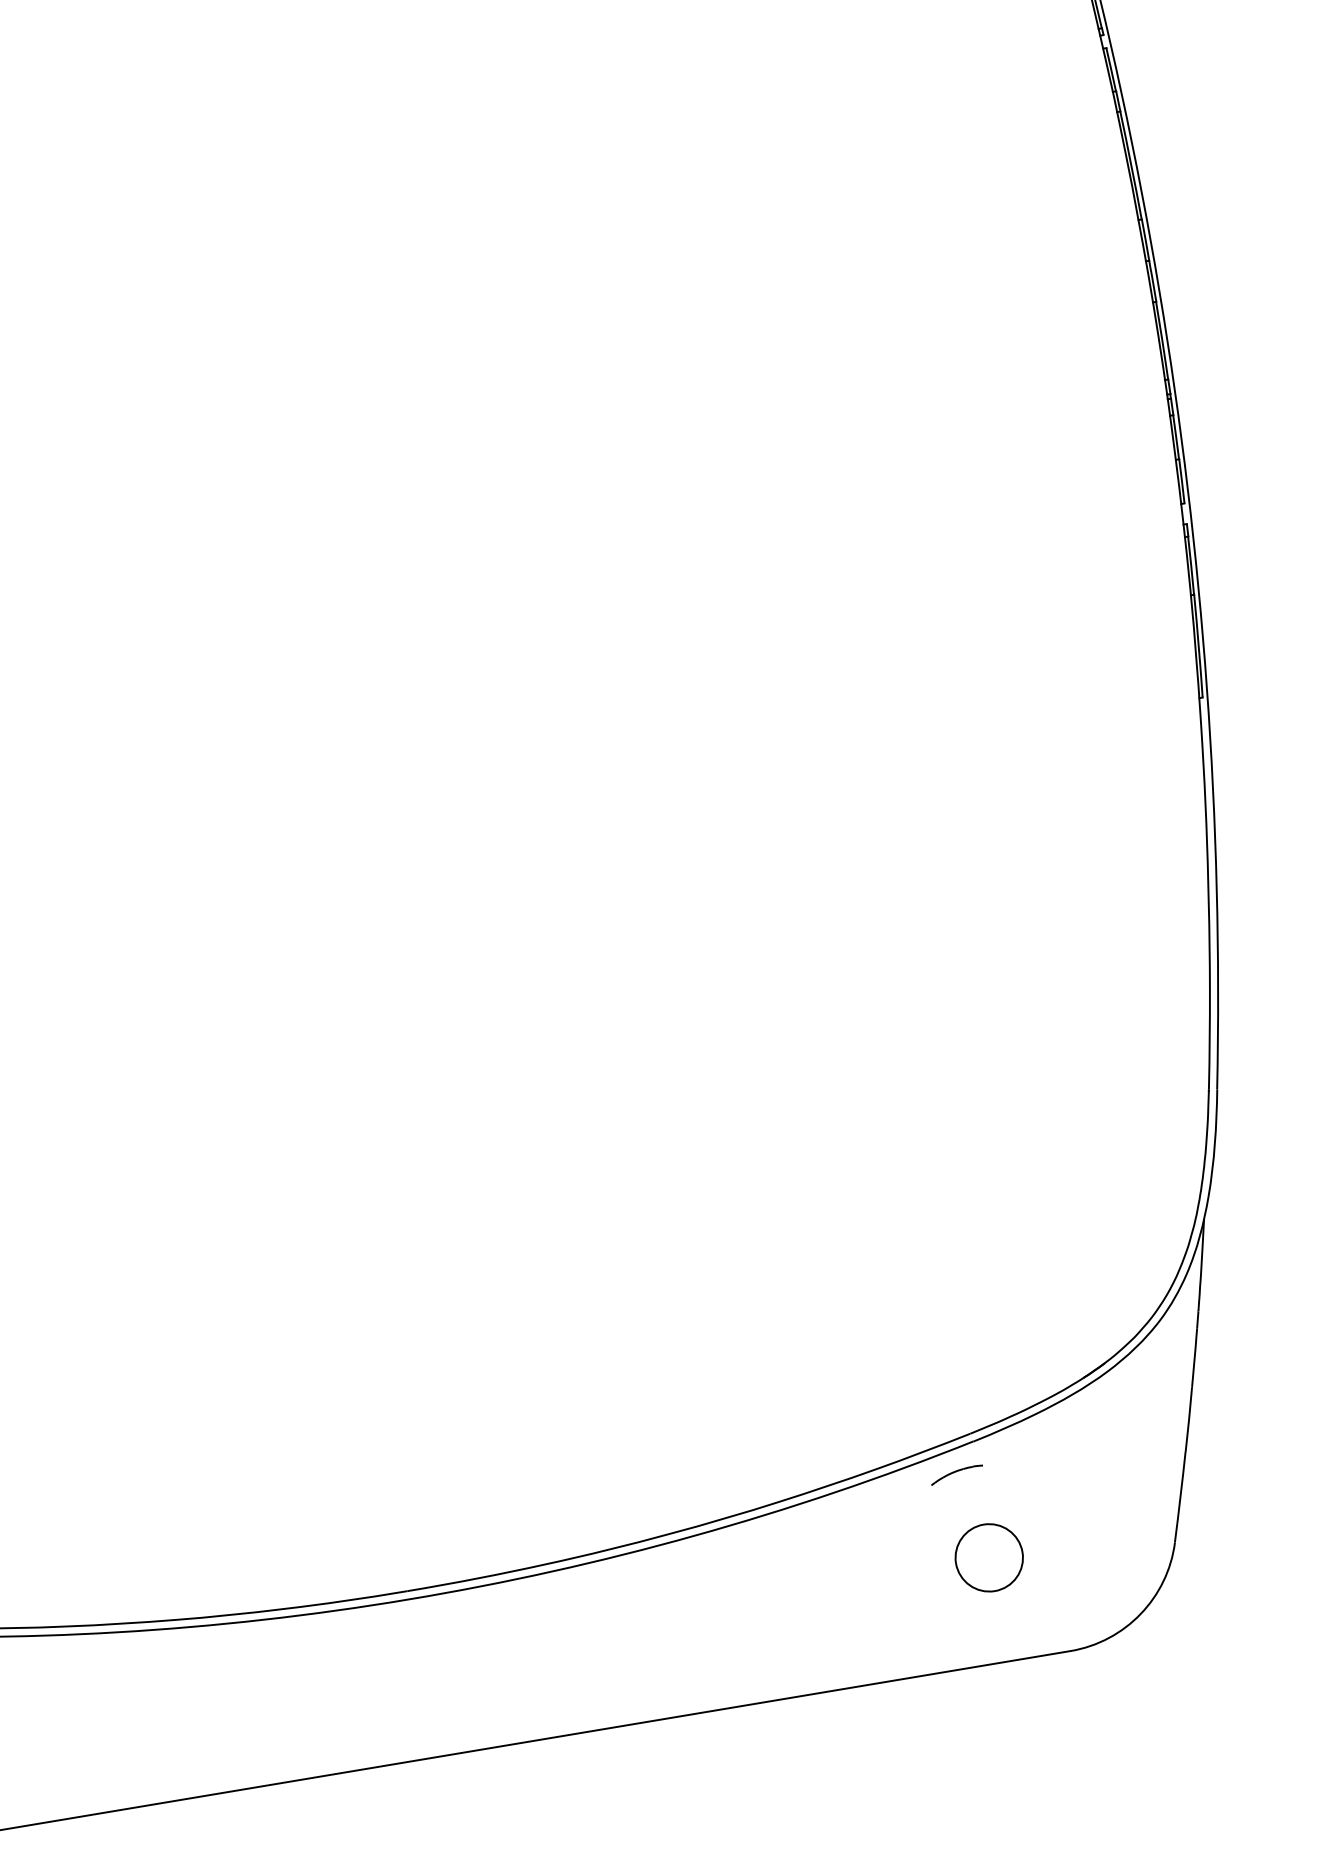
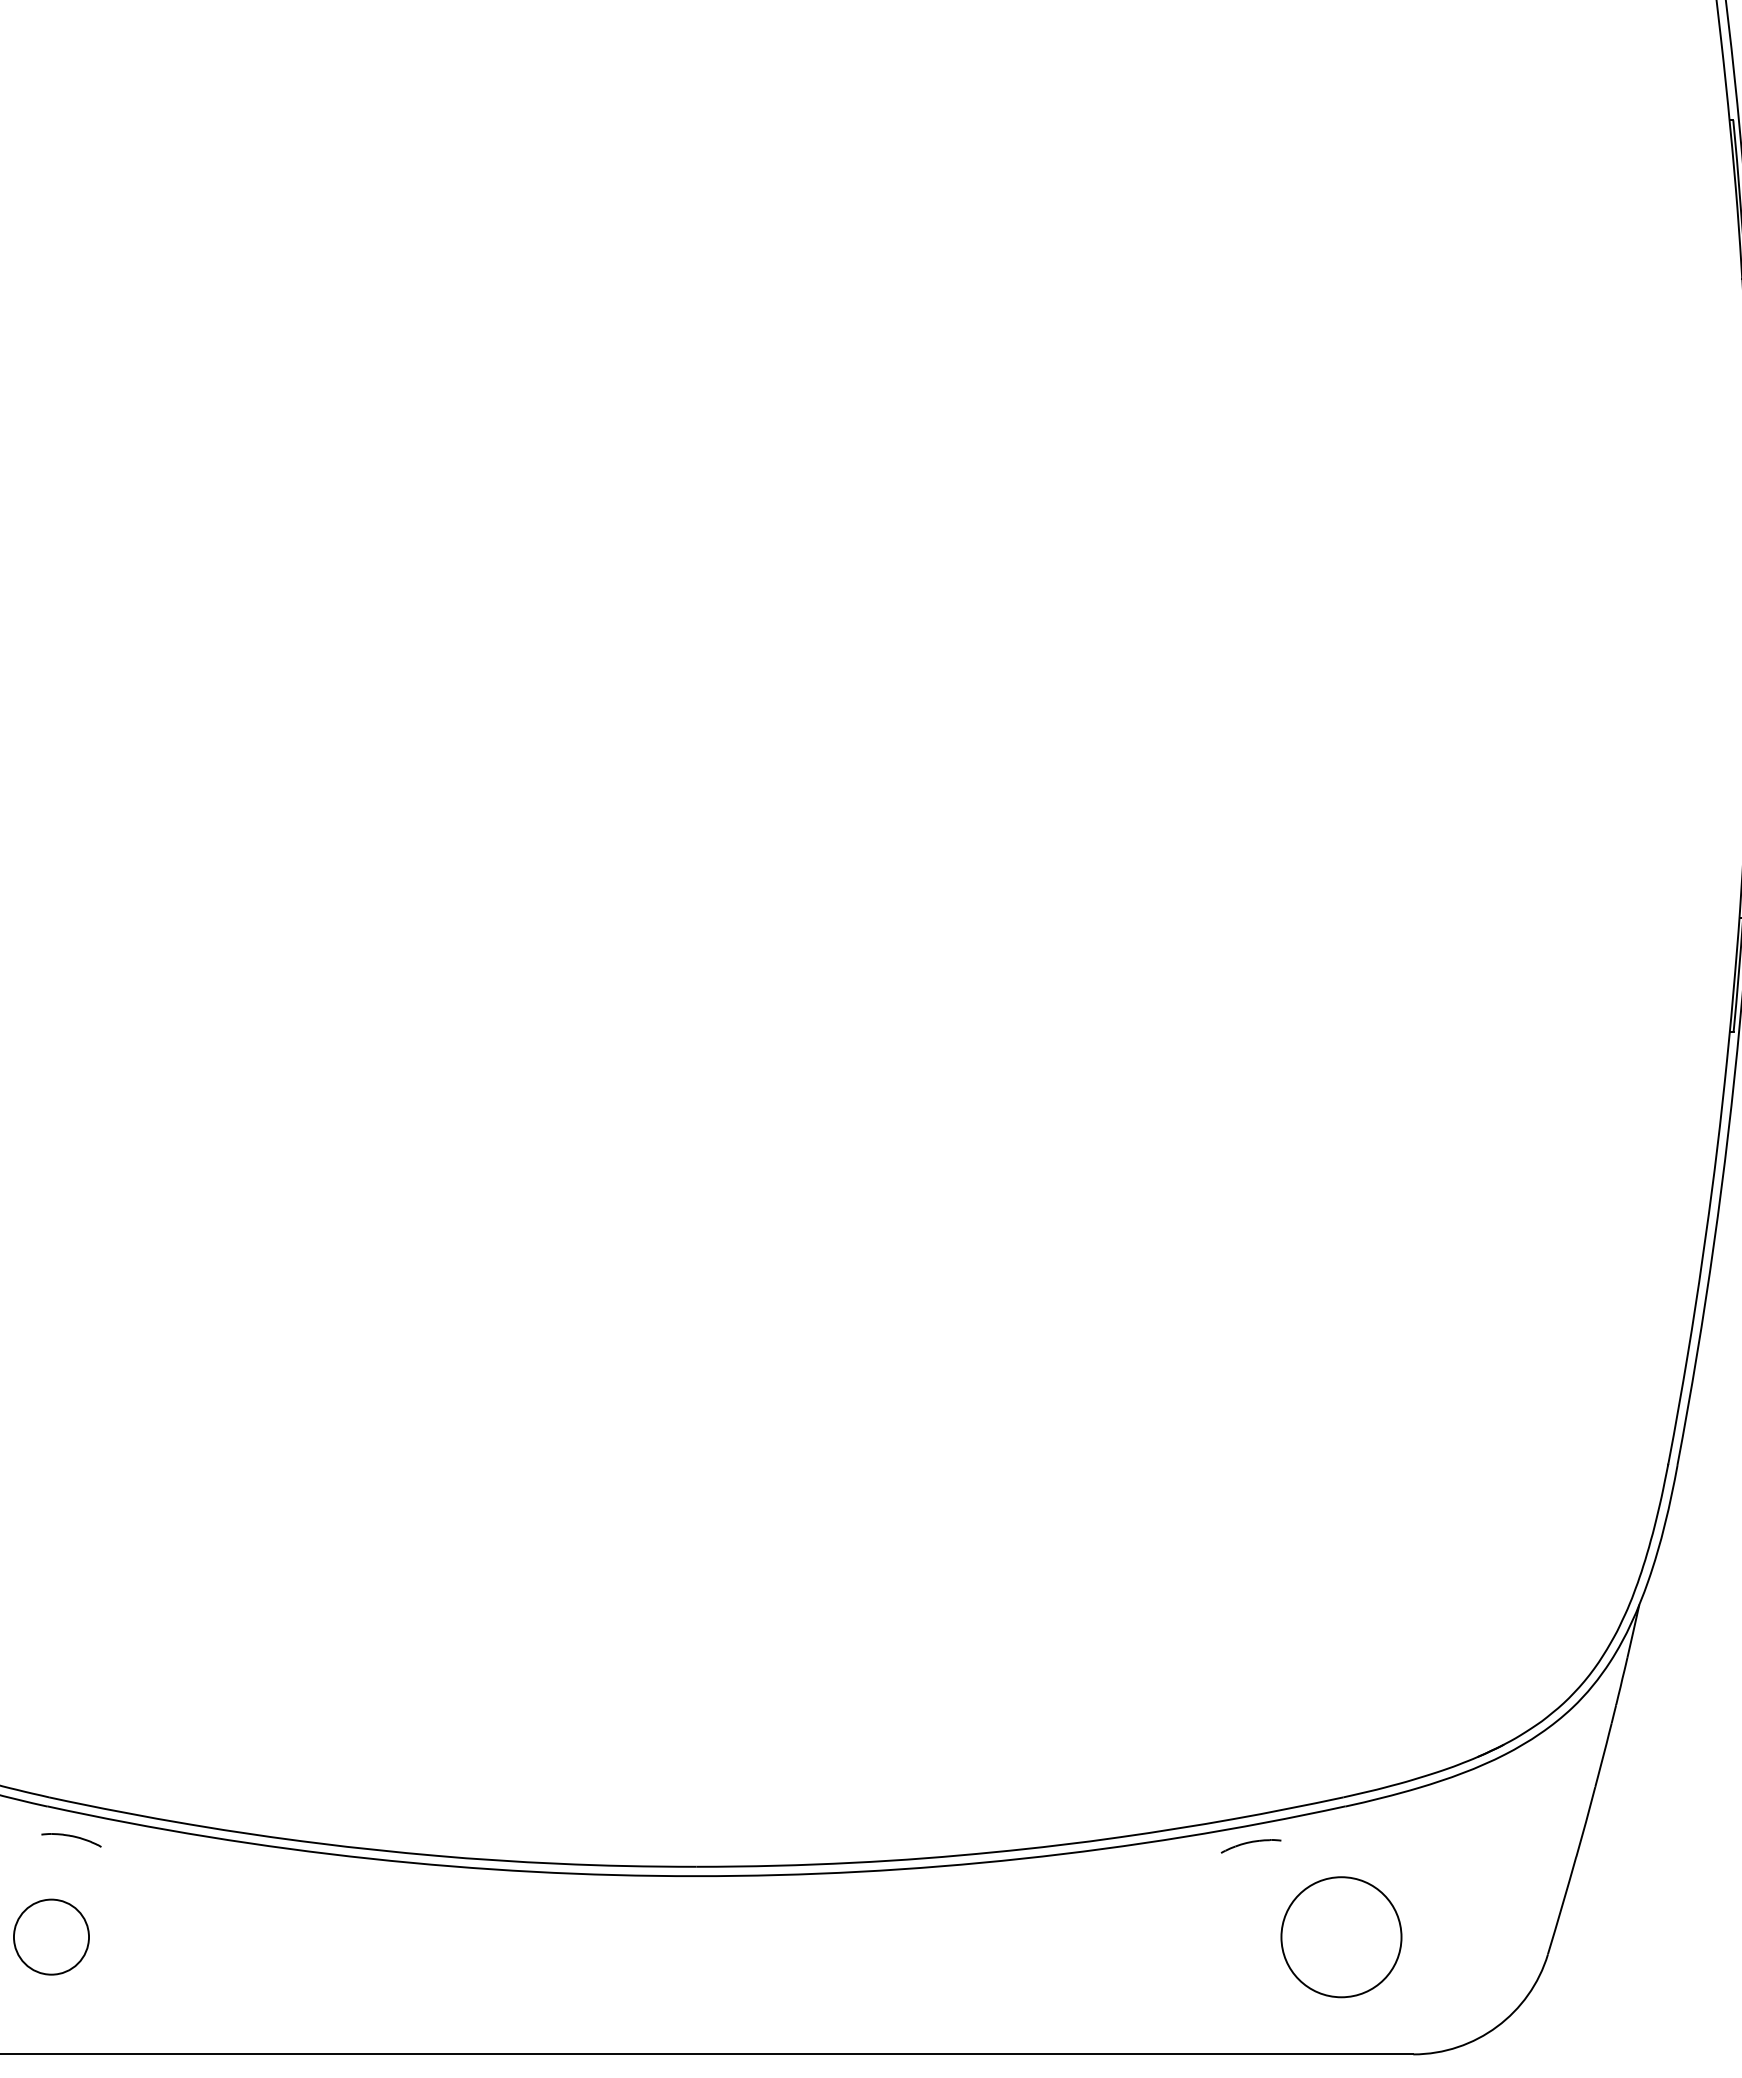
part: (956, 1475) -> (1250, 1846), moved
circle: (988, 1557) -> (1340, 1936), size x1.6

